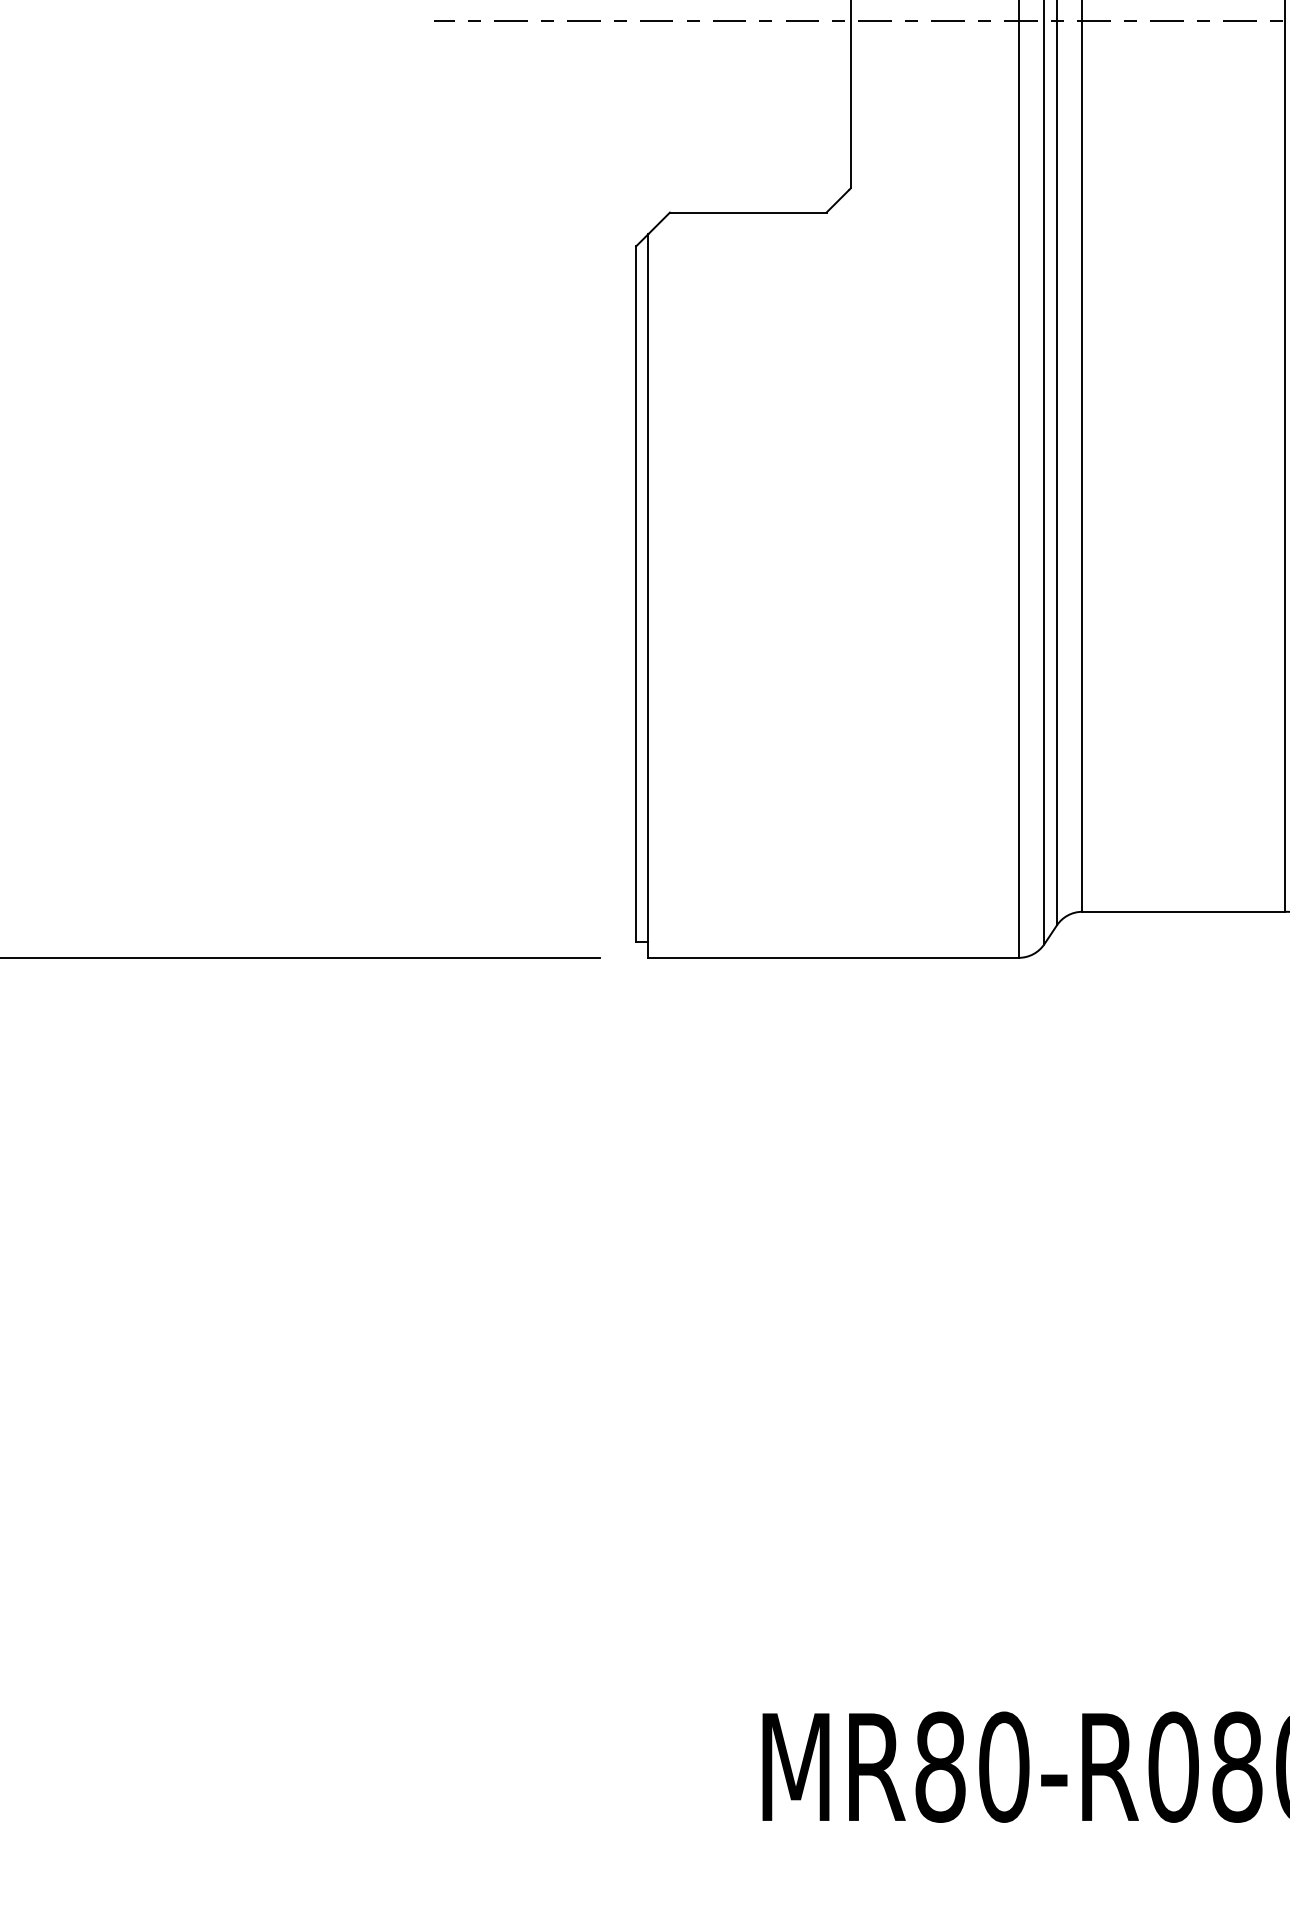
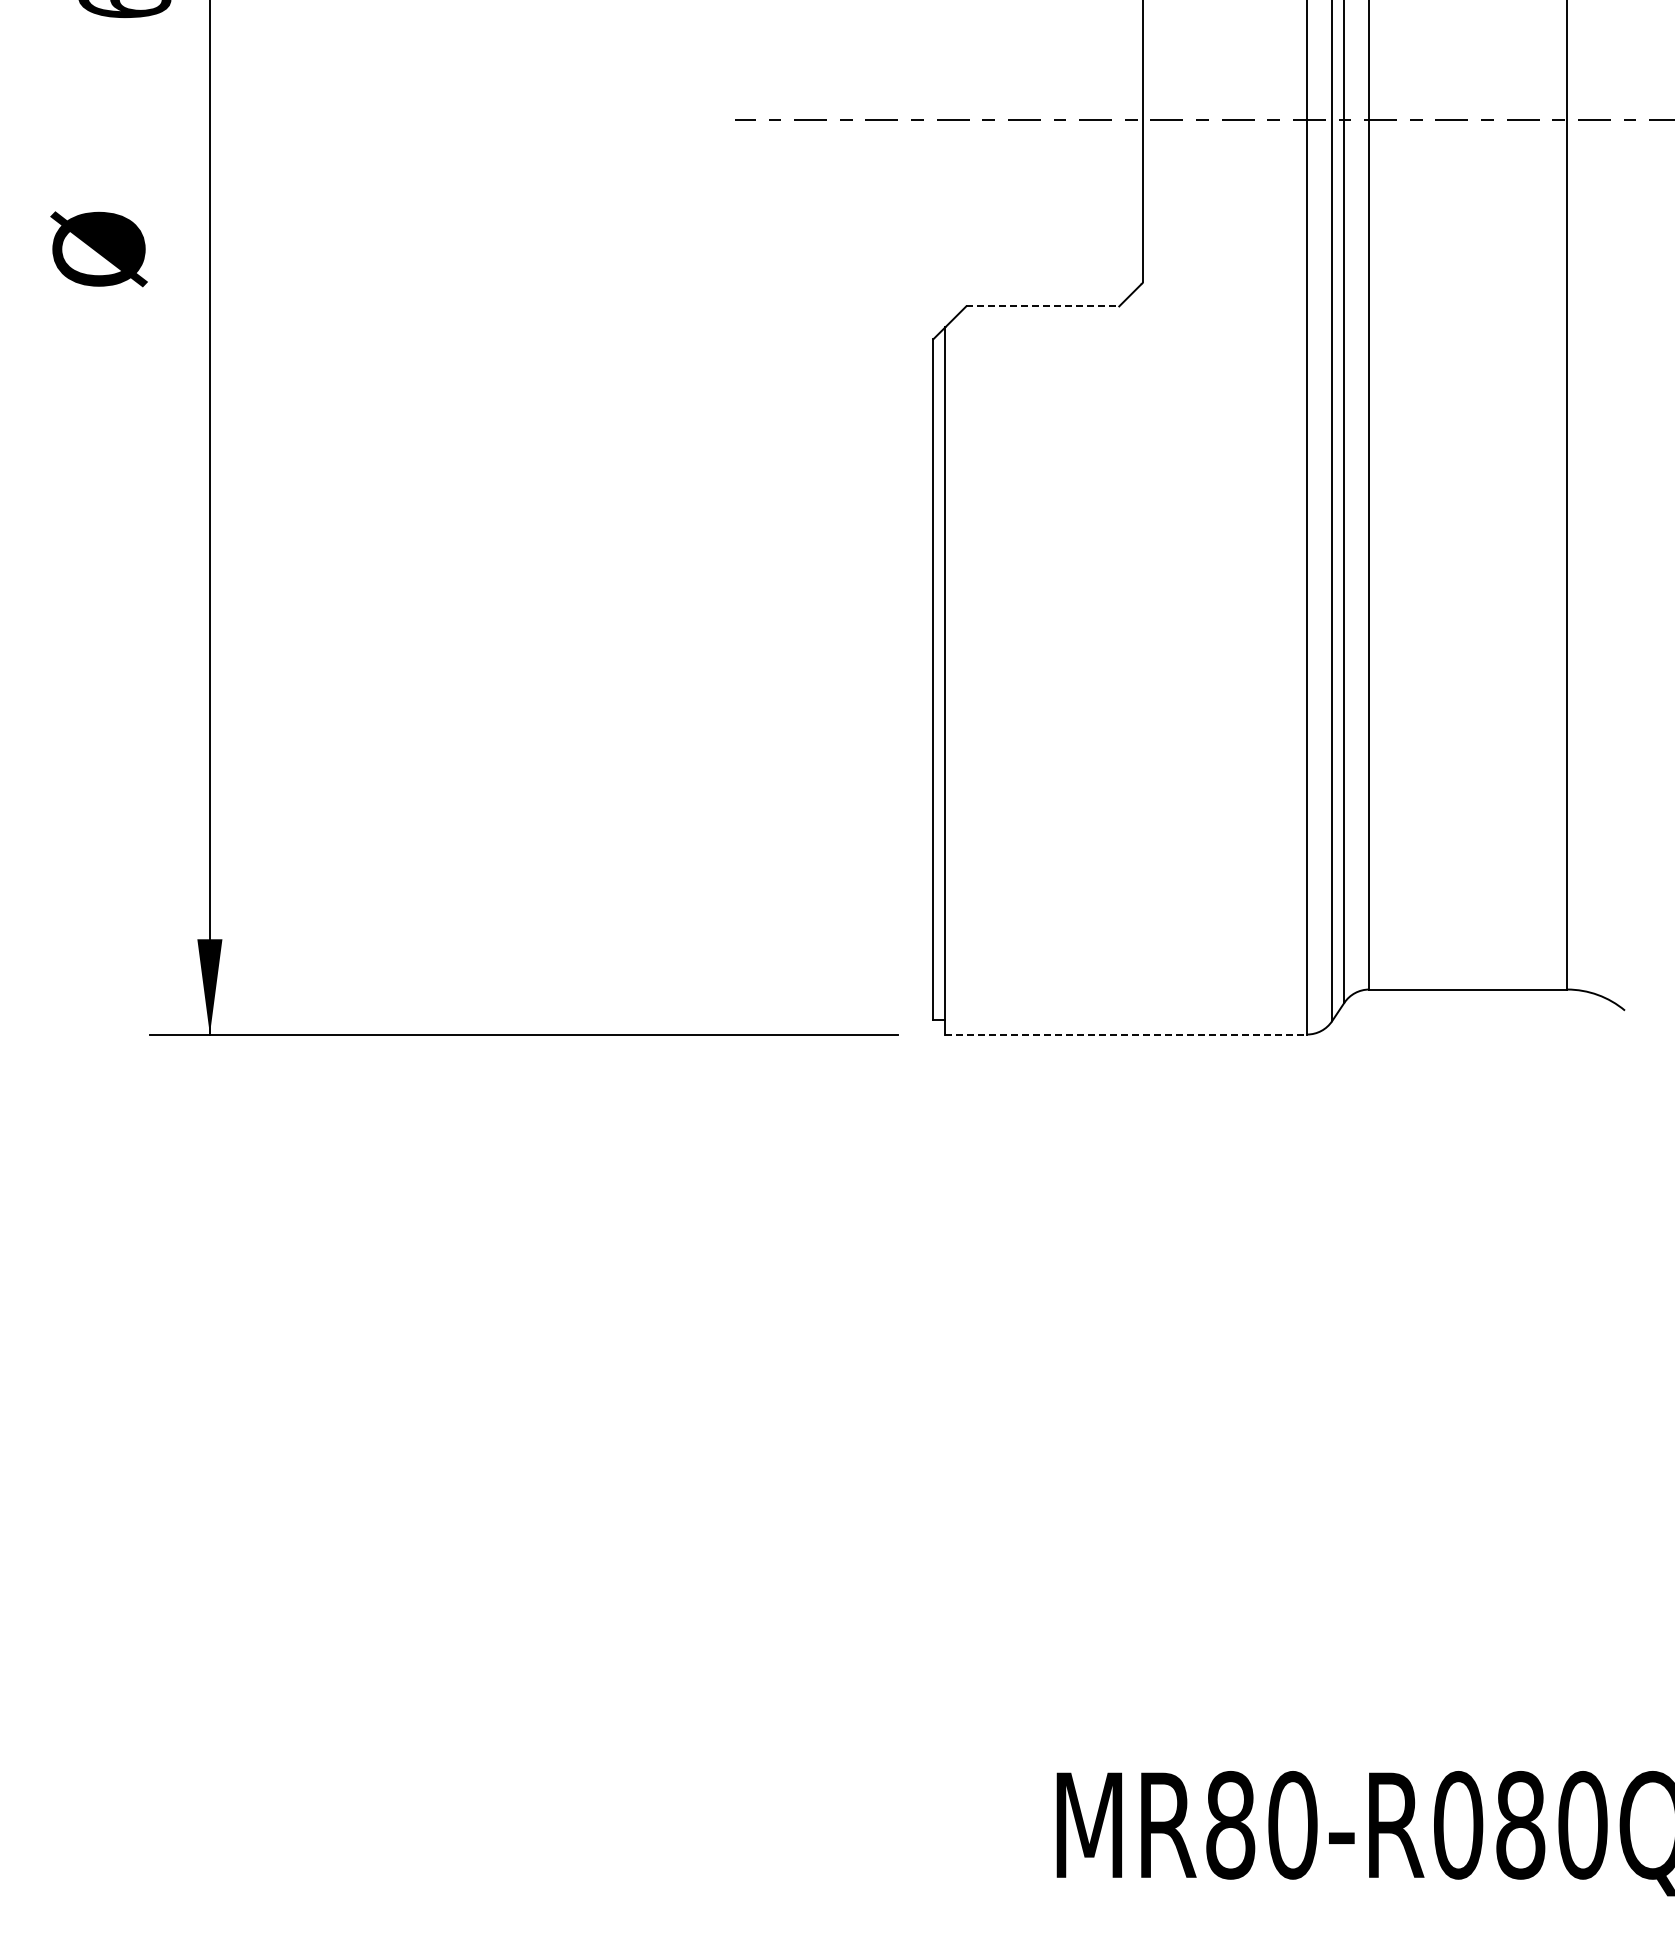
line: (748, 212) -> (1043, 306), solid -> dashed
line: (833, 957) -> (1126, 1034), solid -> dashed

